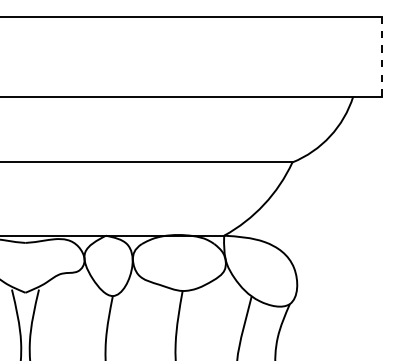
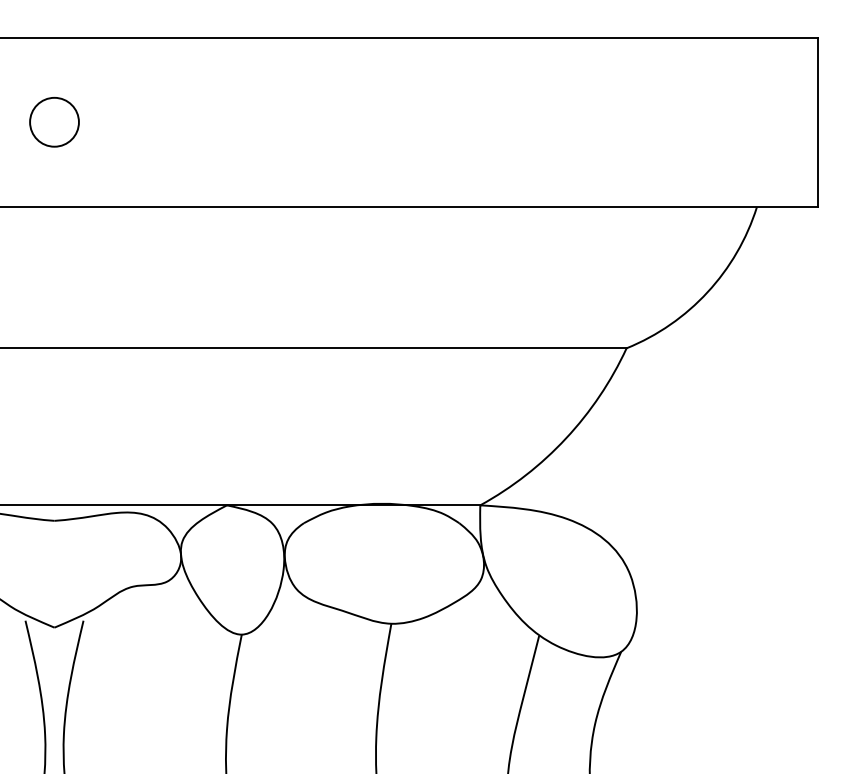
circle: (25, 56) -> (54, 121), added
line: (381, 56) -> (817, 121), dashed -> solid

